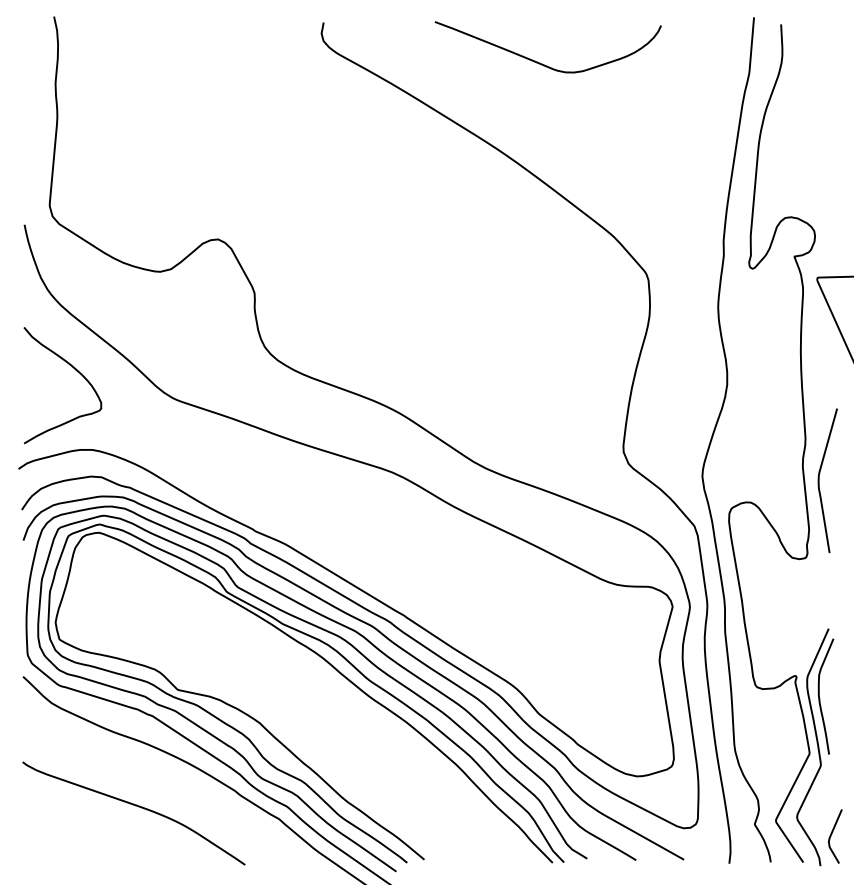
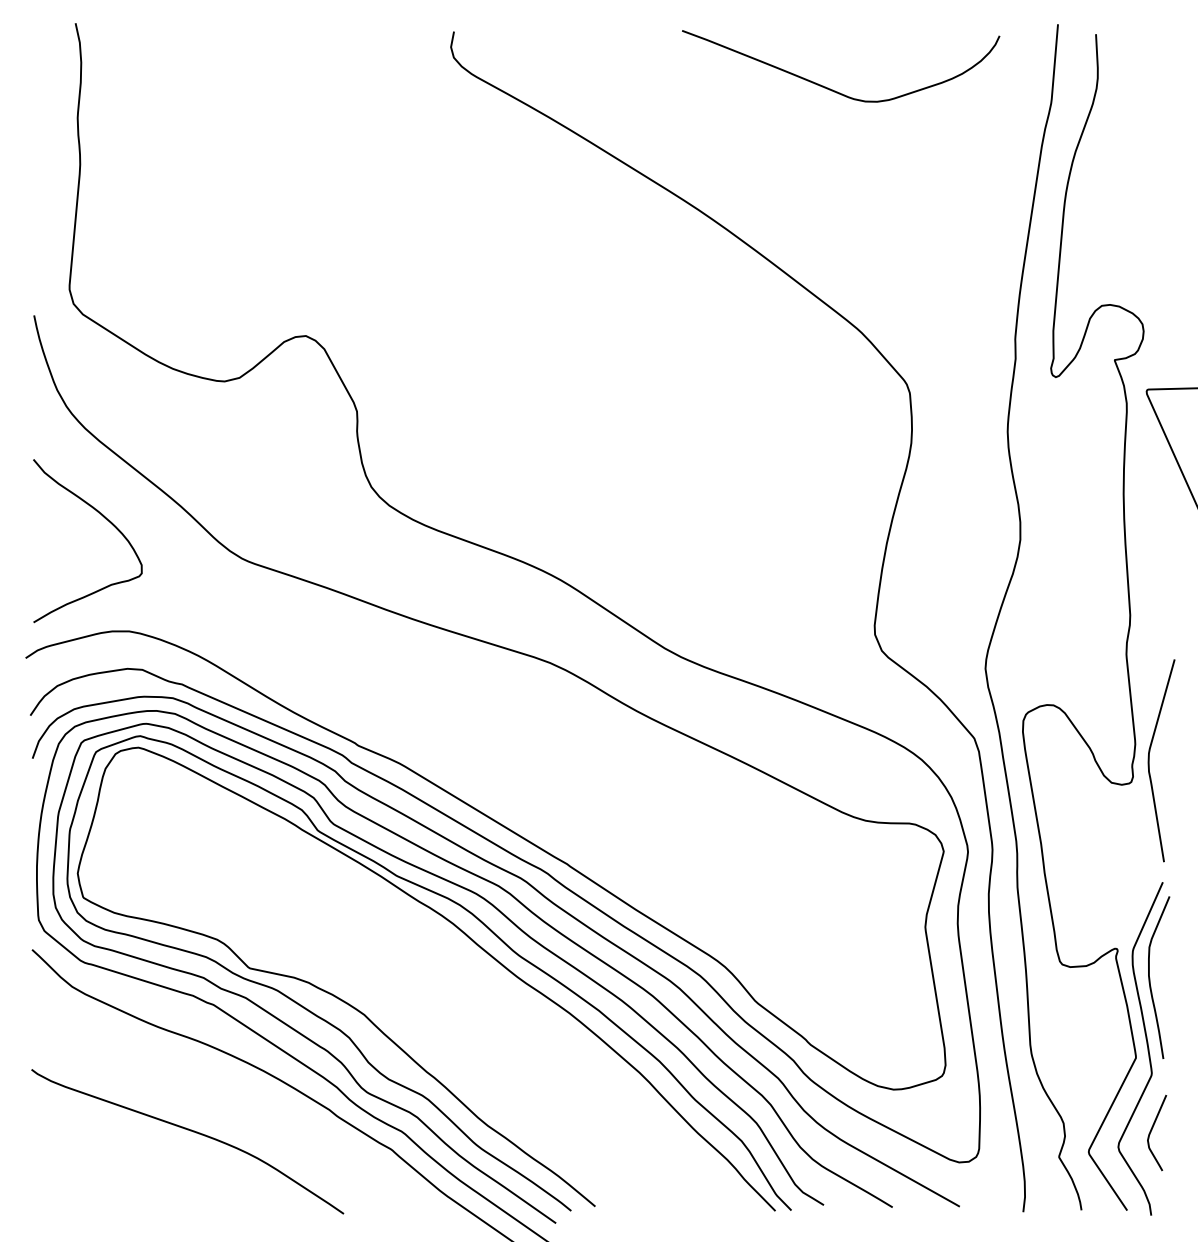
curve: (540, 63) -> (830, 88), moved
curve: (819, 480) -> (1149, 760), moved
curve: (832, 834) -> (1152, 1130), moved

